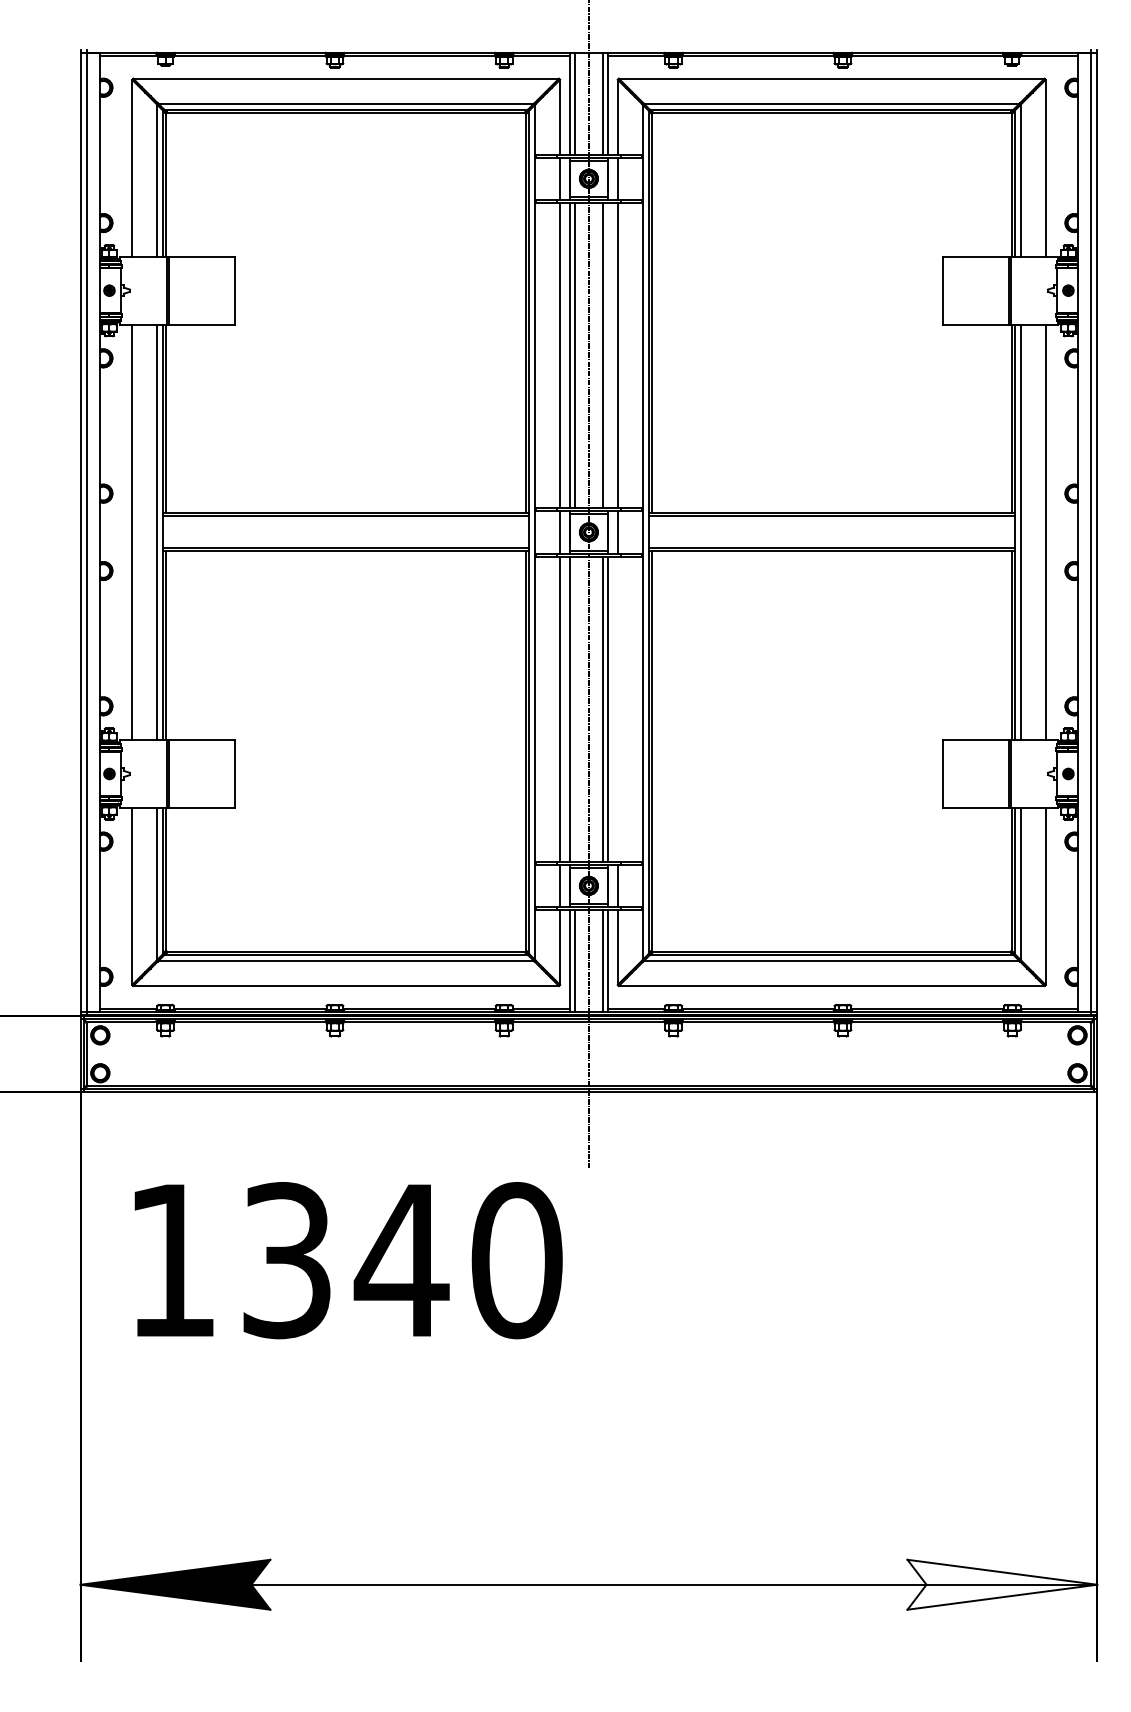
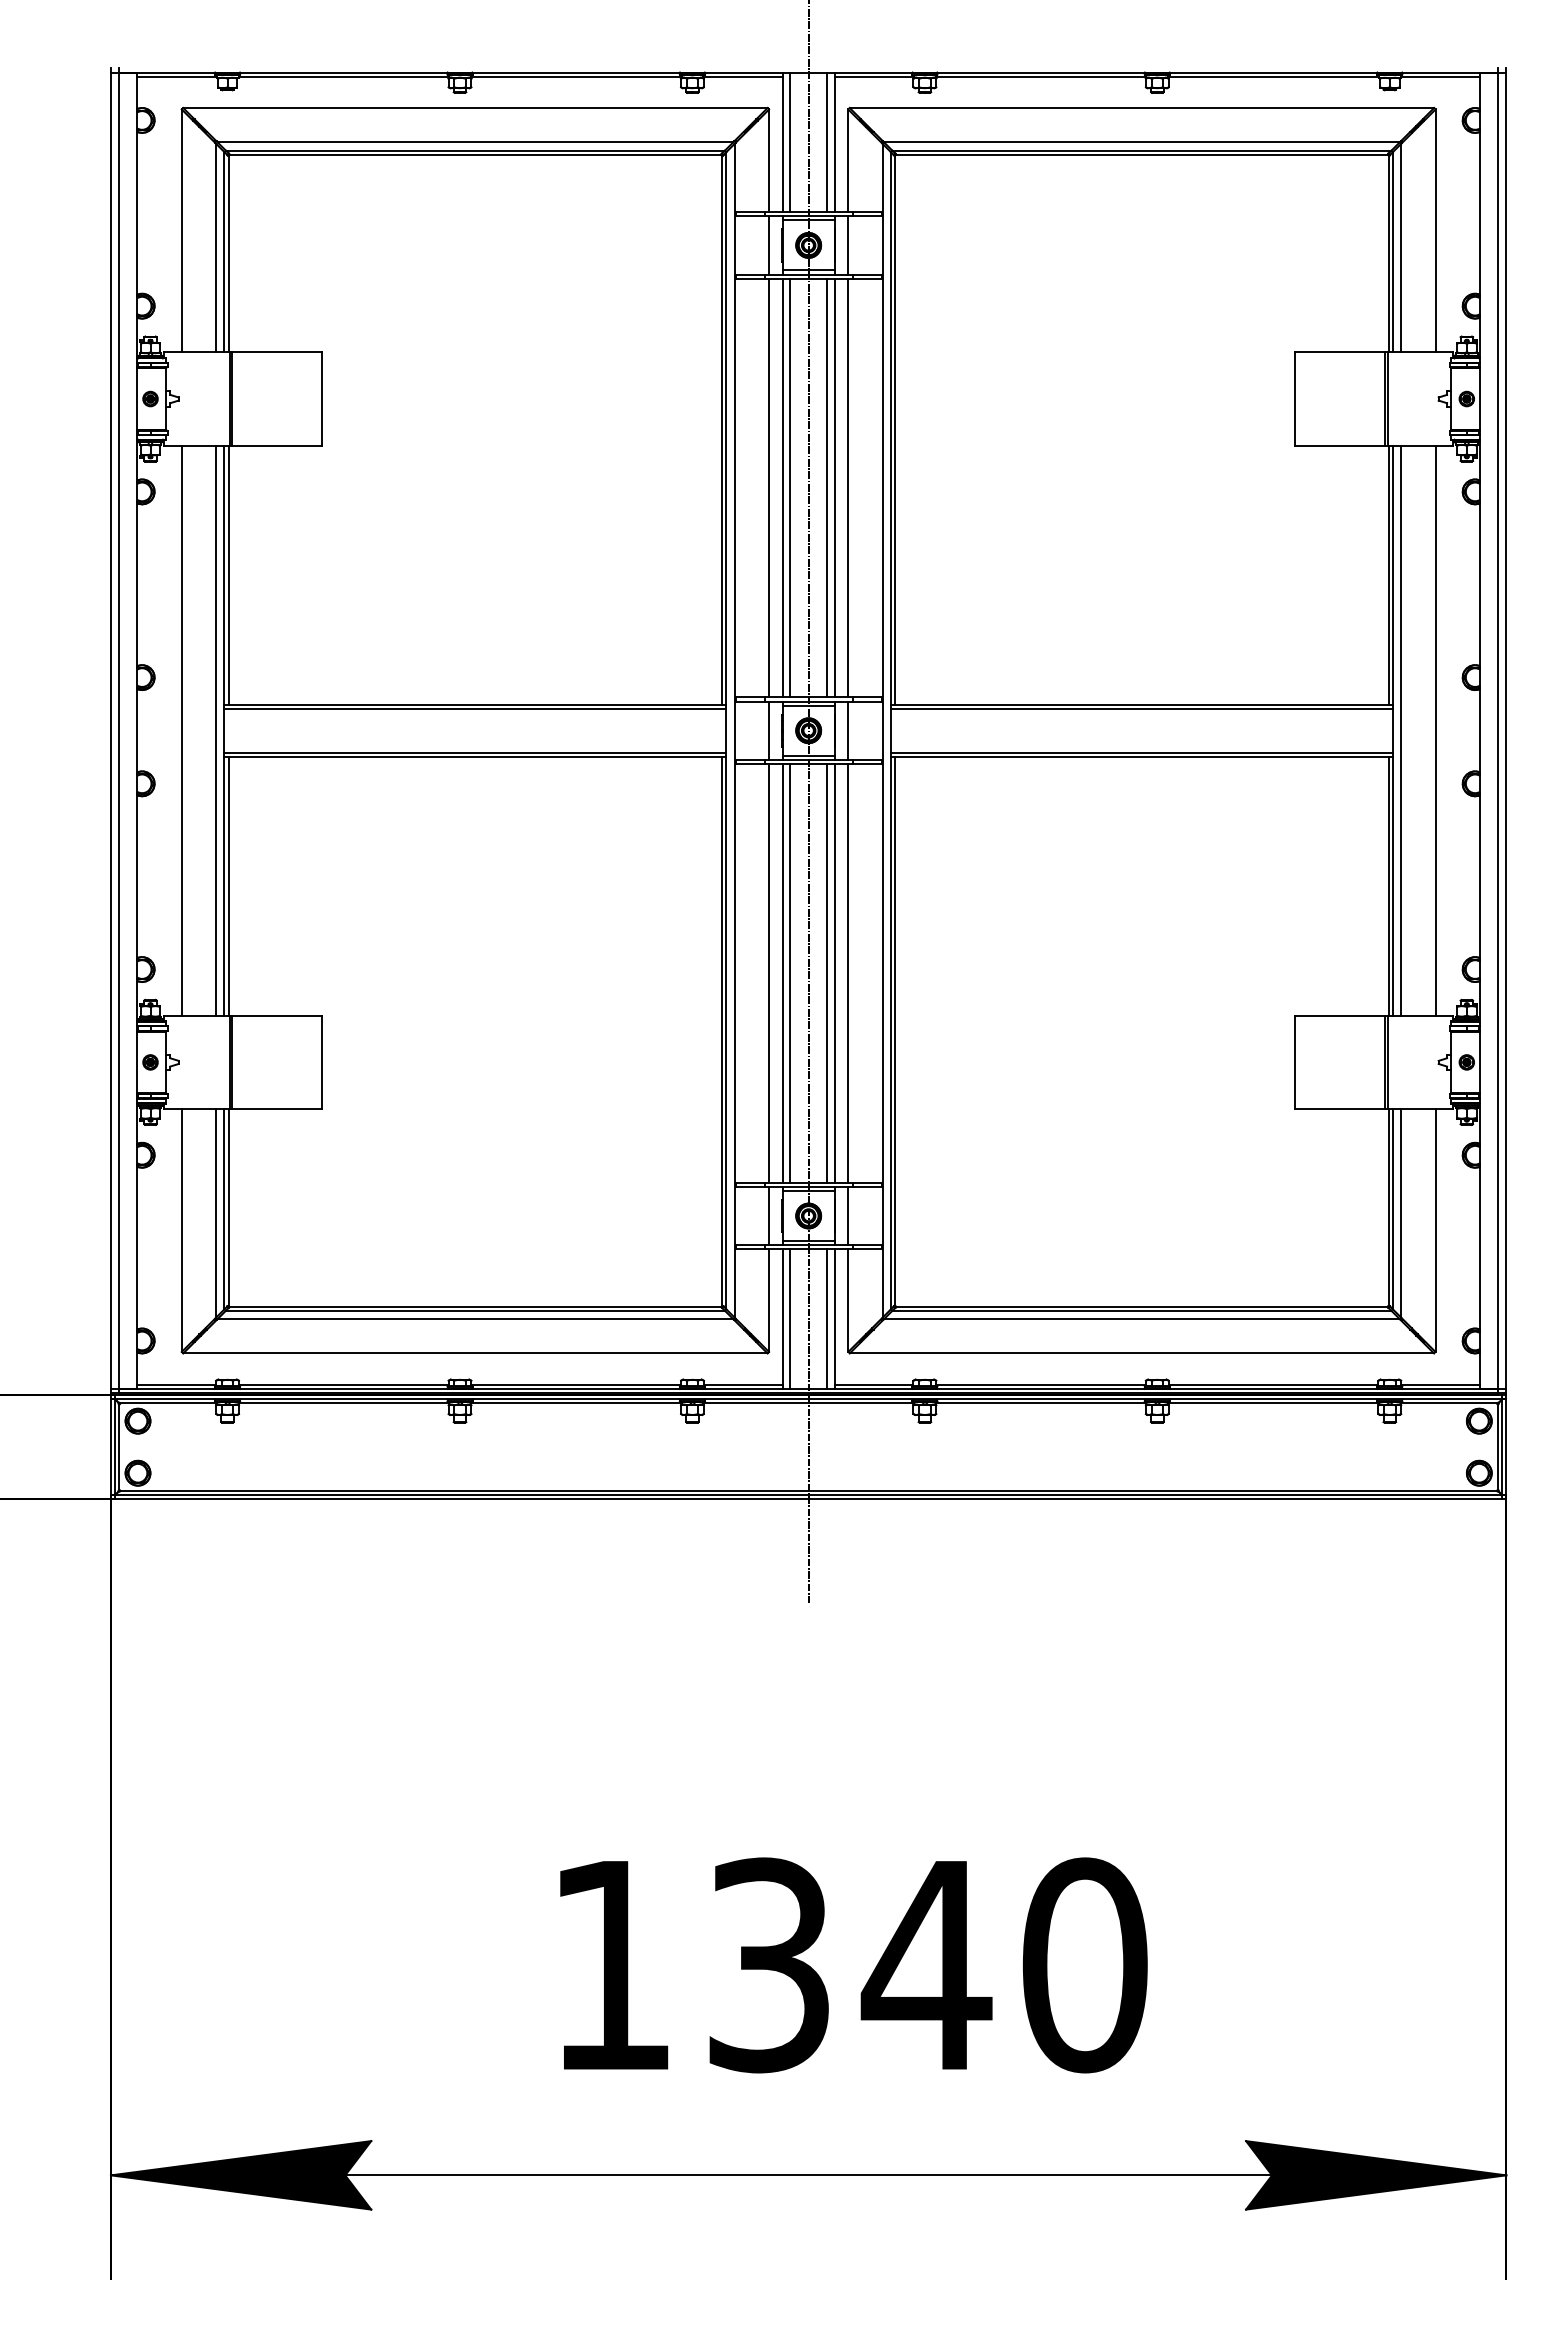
line: (607, 355) -> (834, 487), added
line: (574, 709) -> (789, 973), added
line: (617, 709) -> (848, 973), added
text: (348, 1260) -> (853, 1965), moved
fill: (1002, 1584) -> (1376, 2175), added

